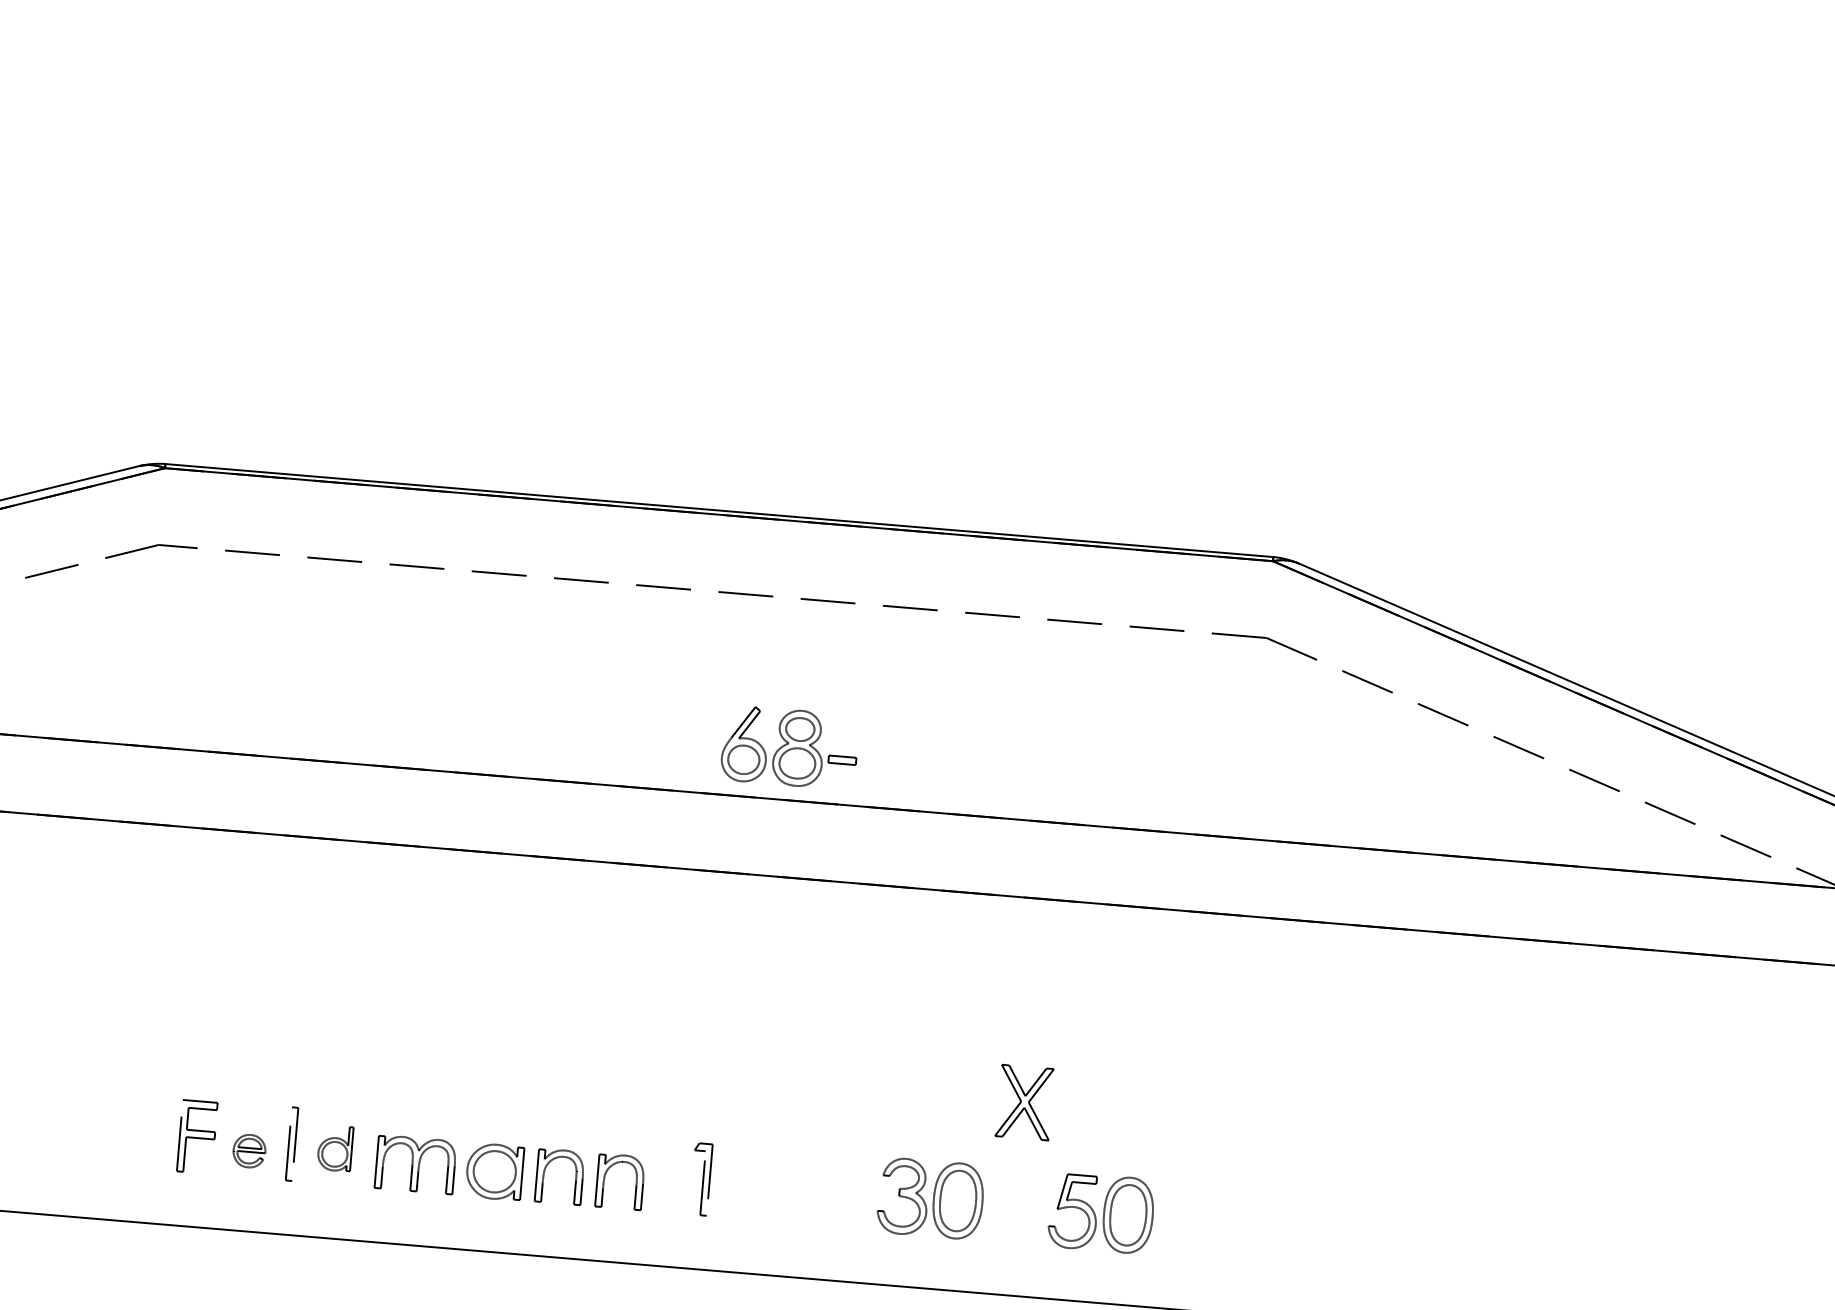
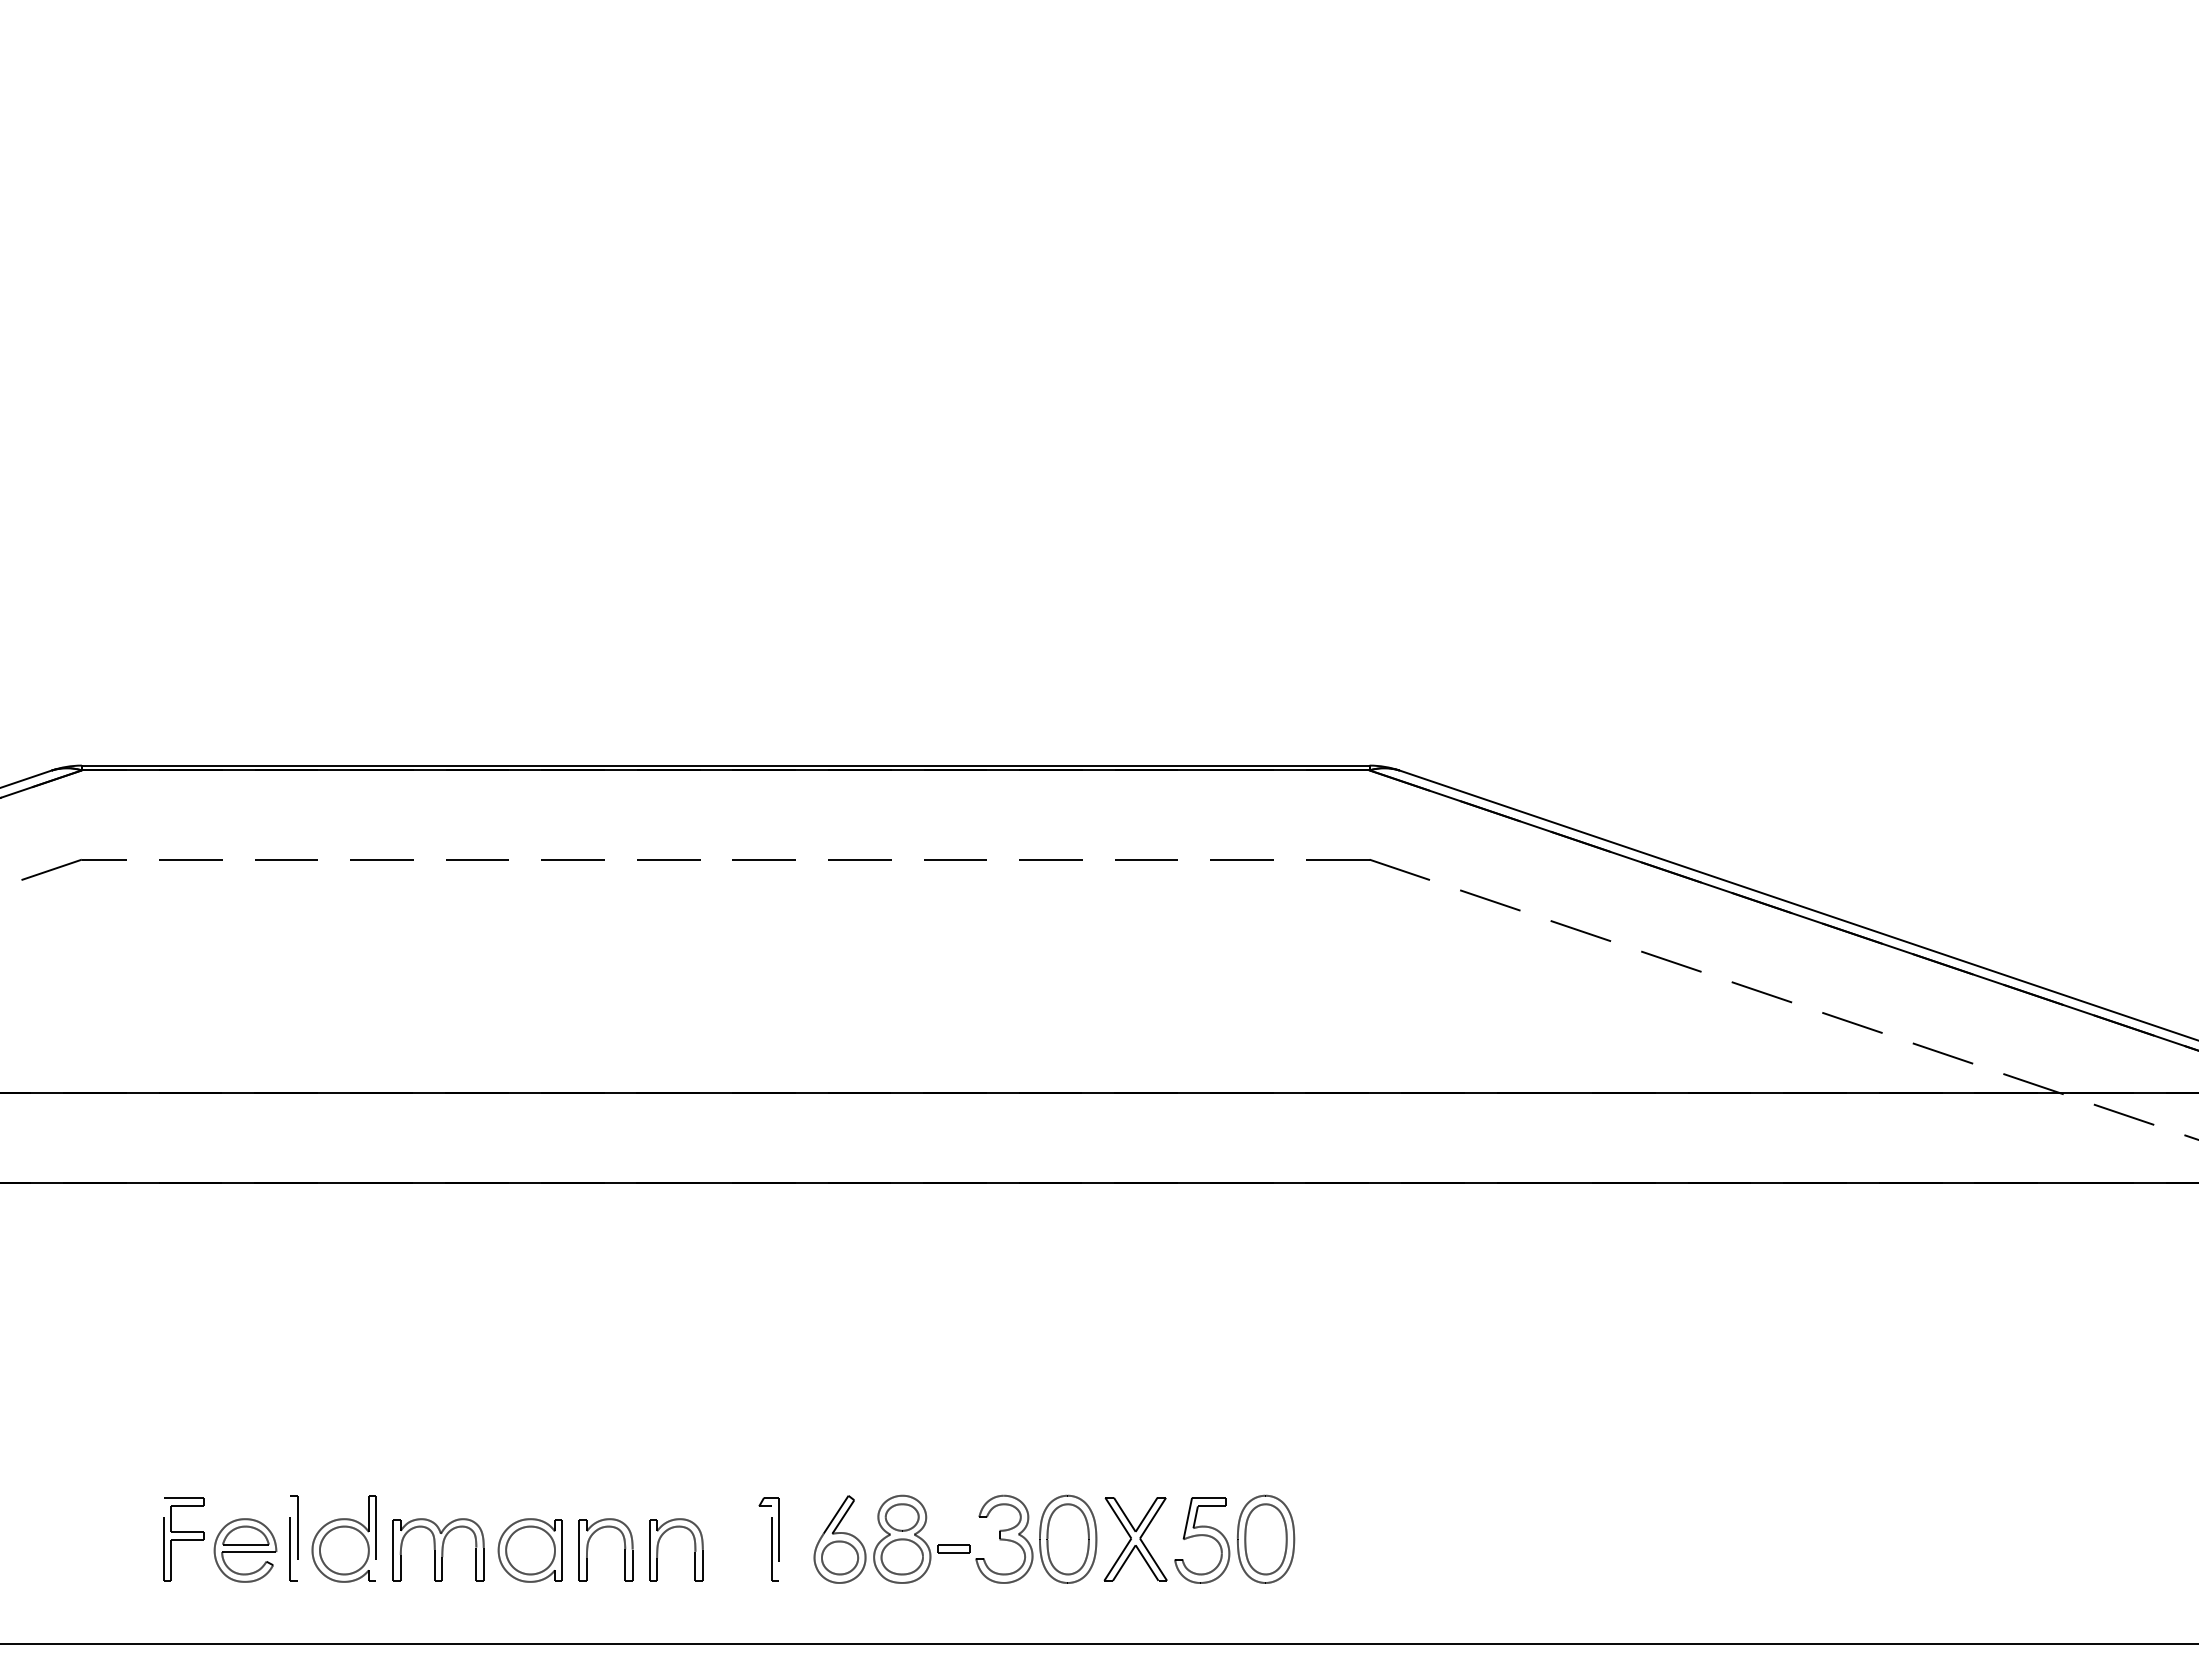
part: (789, 746) -> (891, 1538), moved
part: (1024, 1102) -> (1135, 1539), moved
part: (334, 1147) -> (343, 1538), size x1.67
part: (249, 1151) -> (245, 1550), size x1.67

